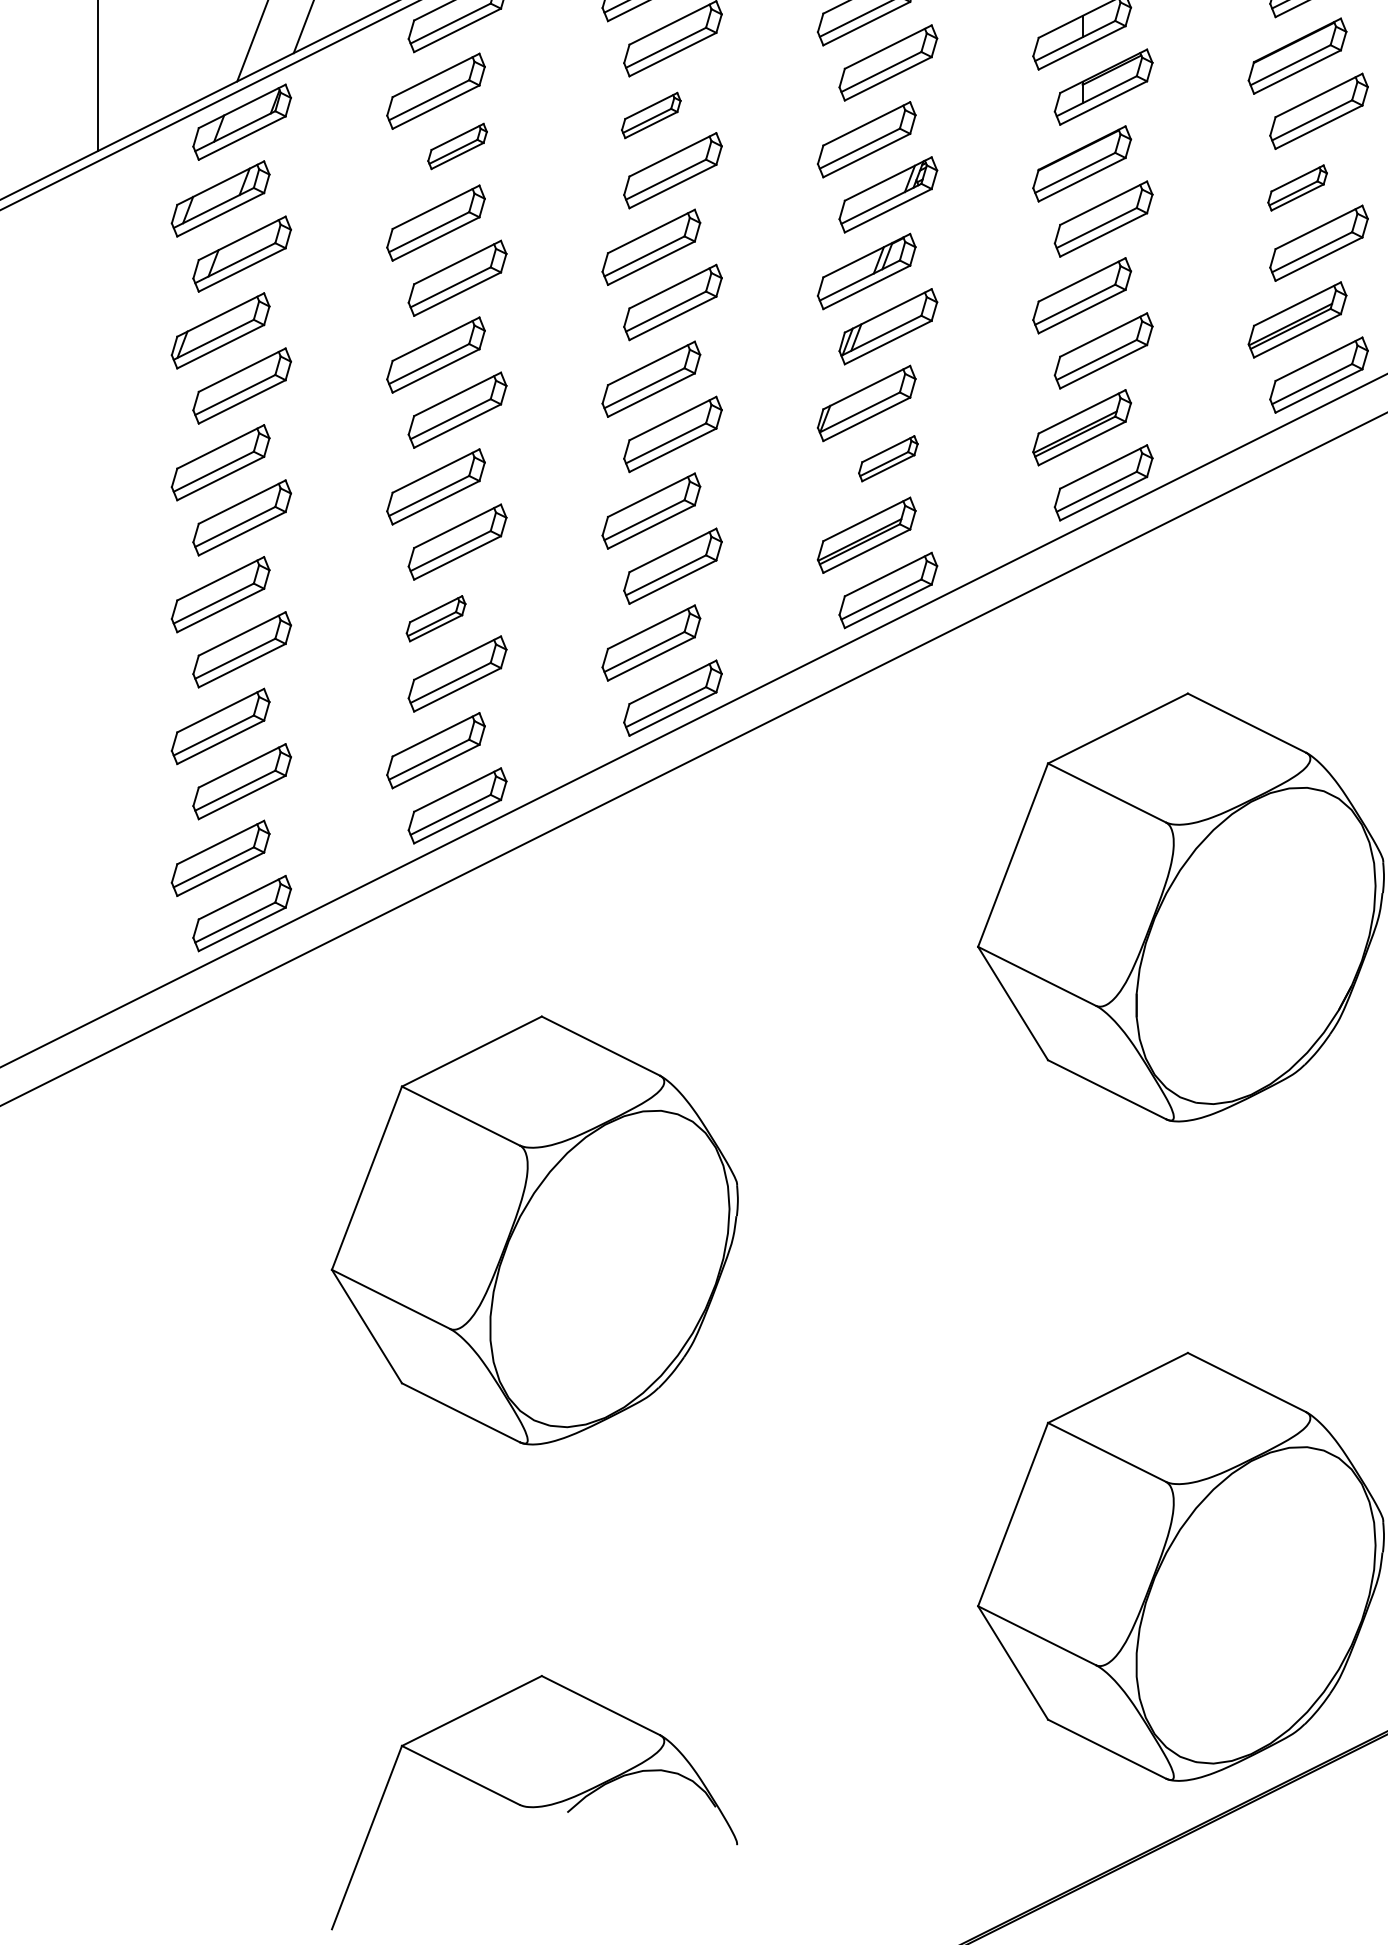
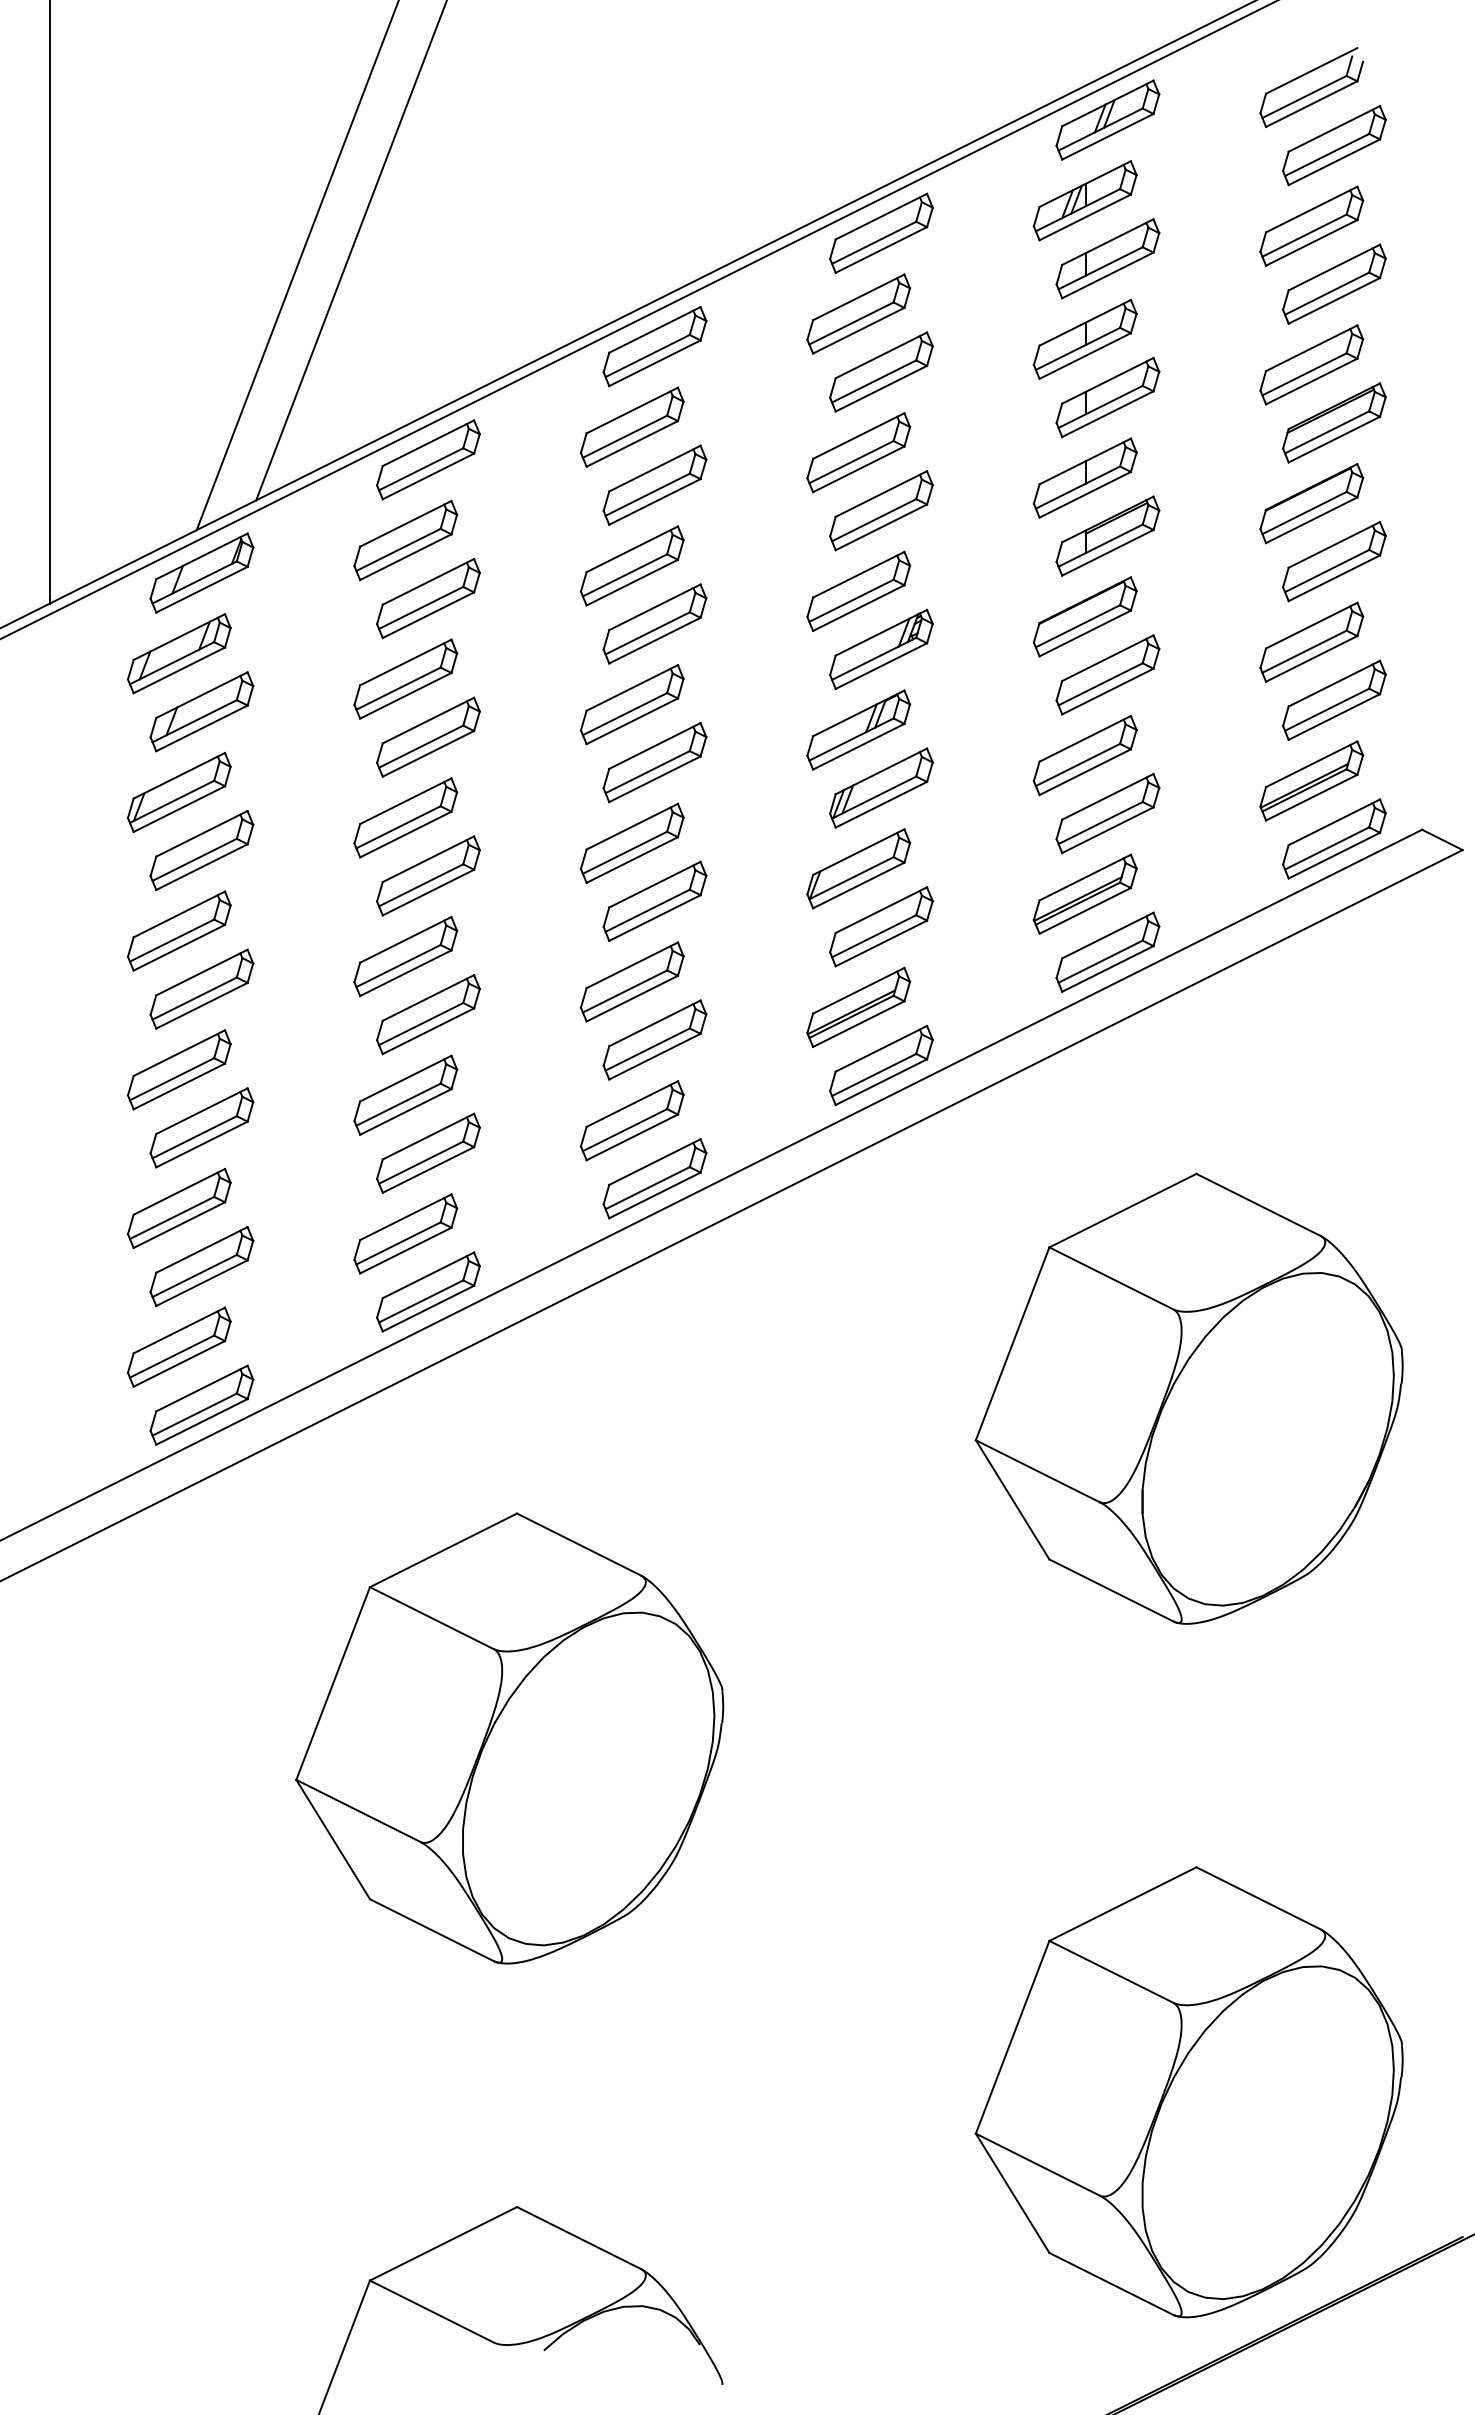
part: (650, 115) -> (631, 565), size x1.67
part: (457, 146) -> (428, 598), size x1.67
part: (1297, 187) -> (1311, 641), size x1.67
part: (888, 458) -> (881, 926), size x1.67
part: (435, 618) -> (405, 1094), size x1.67

